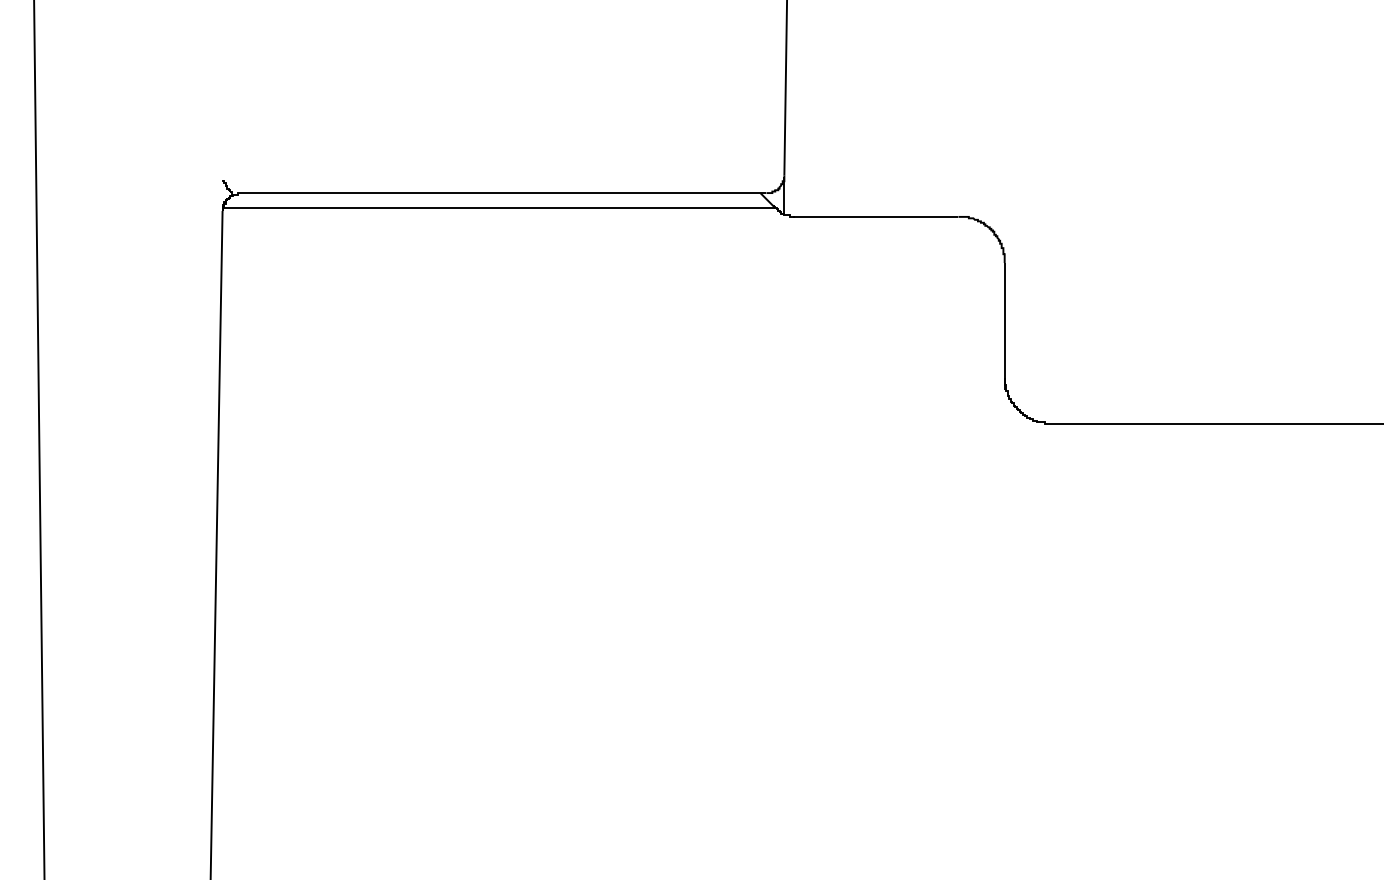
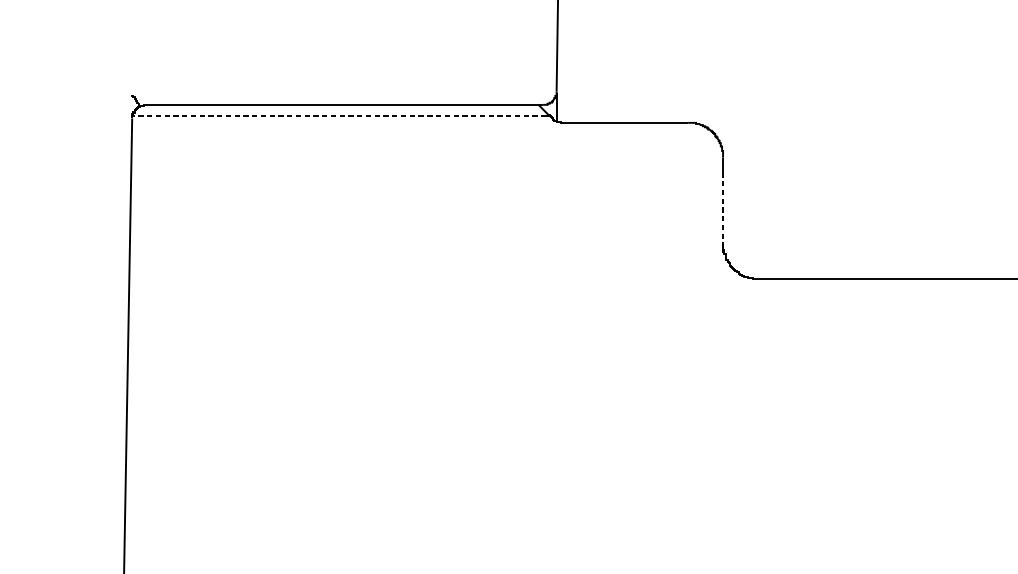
line: (496, 208) -> (339, 116), solid -> dashed
line: (1004, 333) -> (722, 210), solid -> dashed

